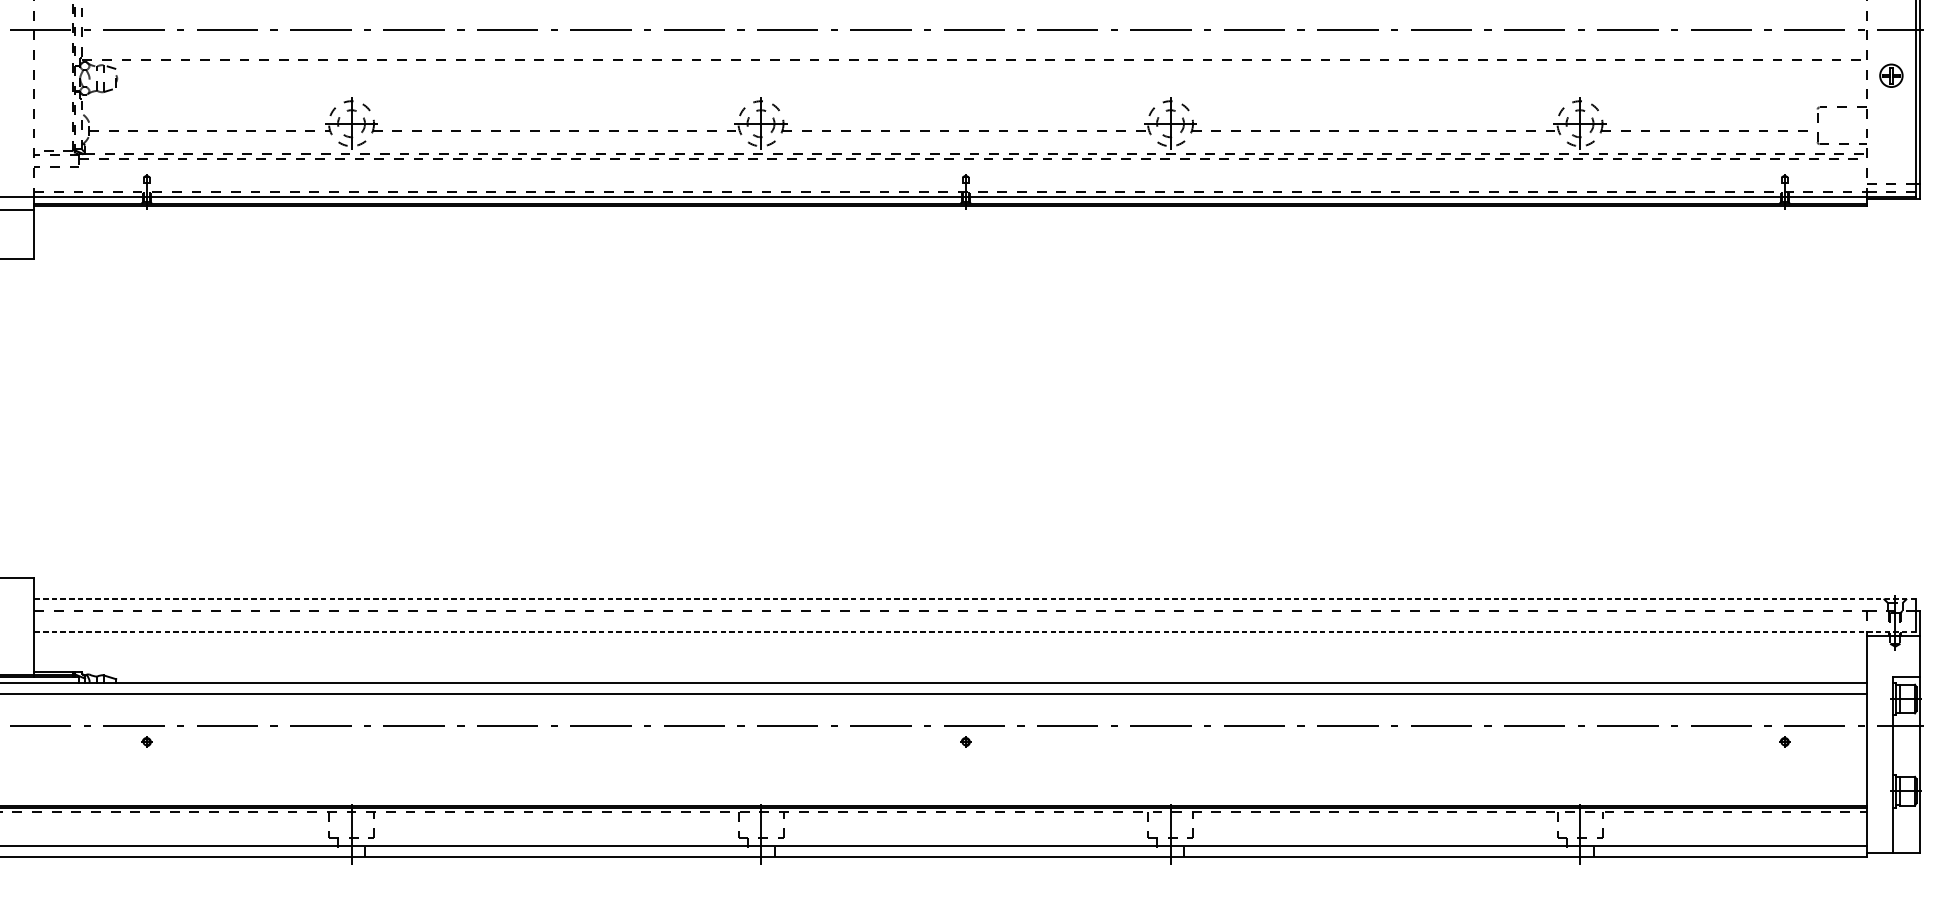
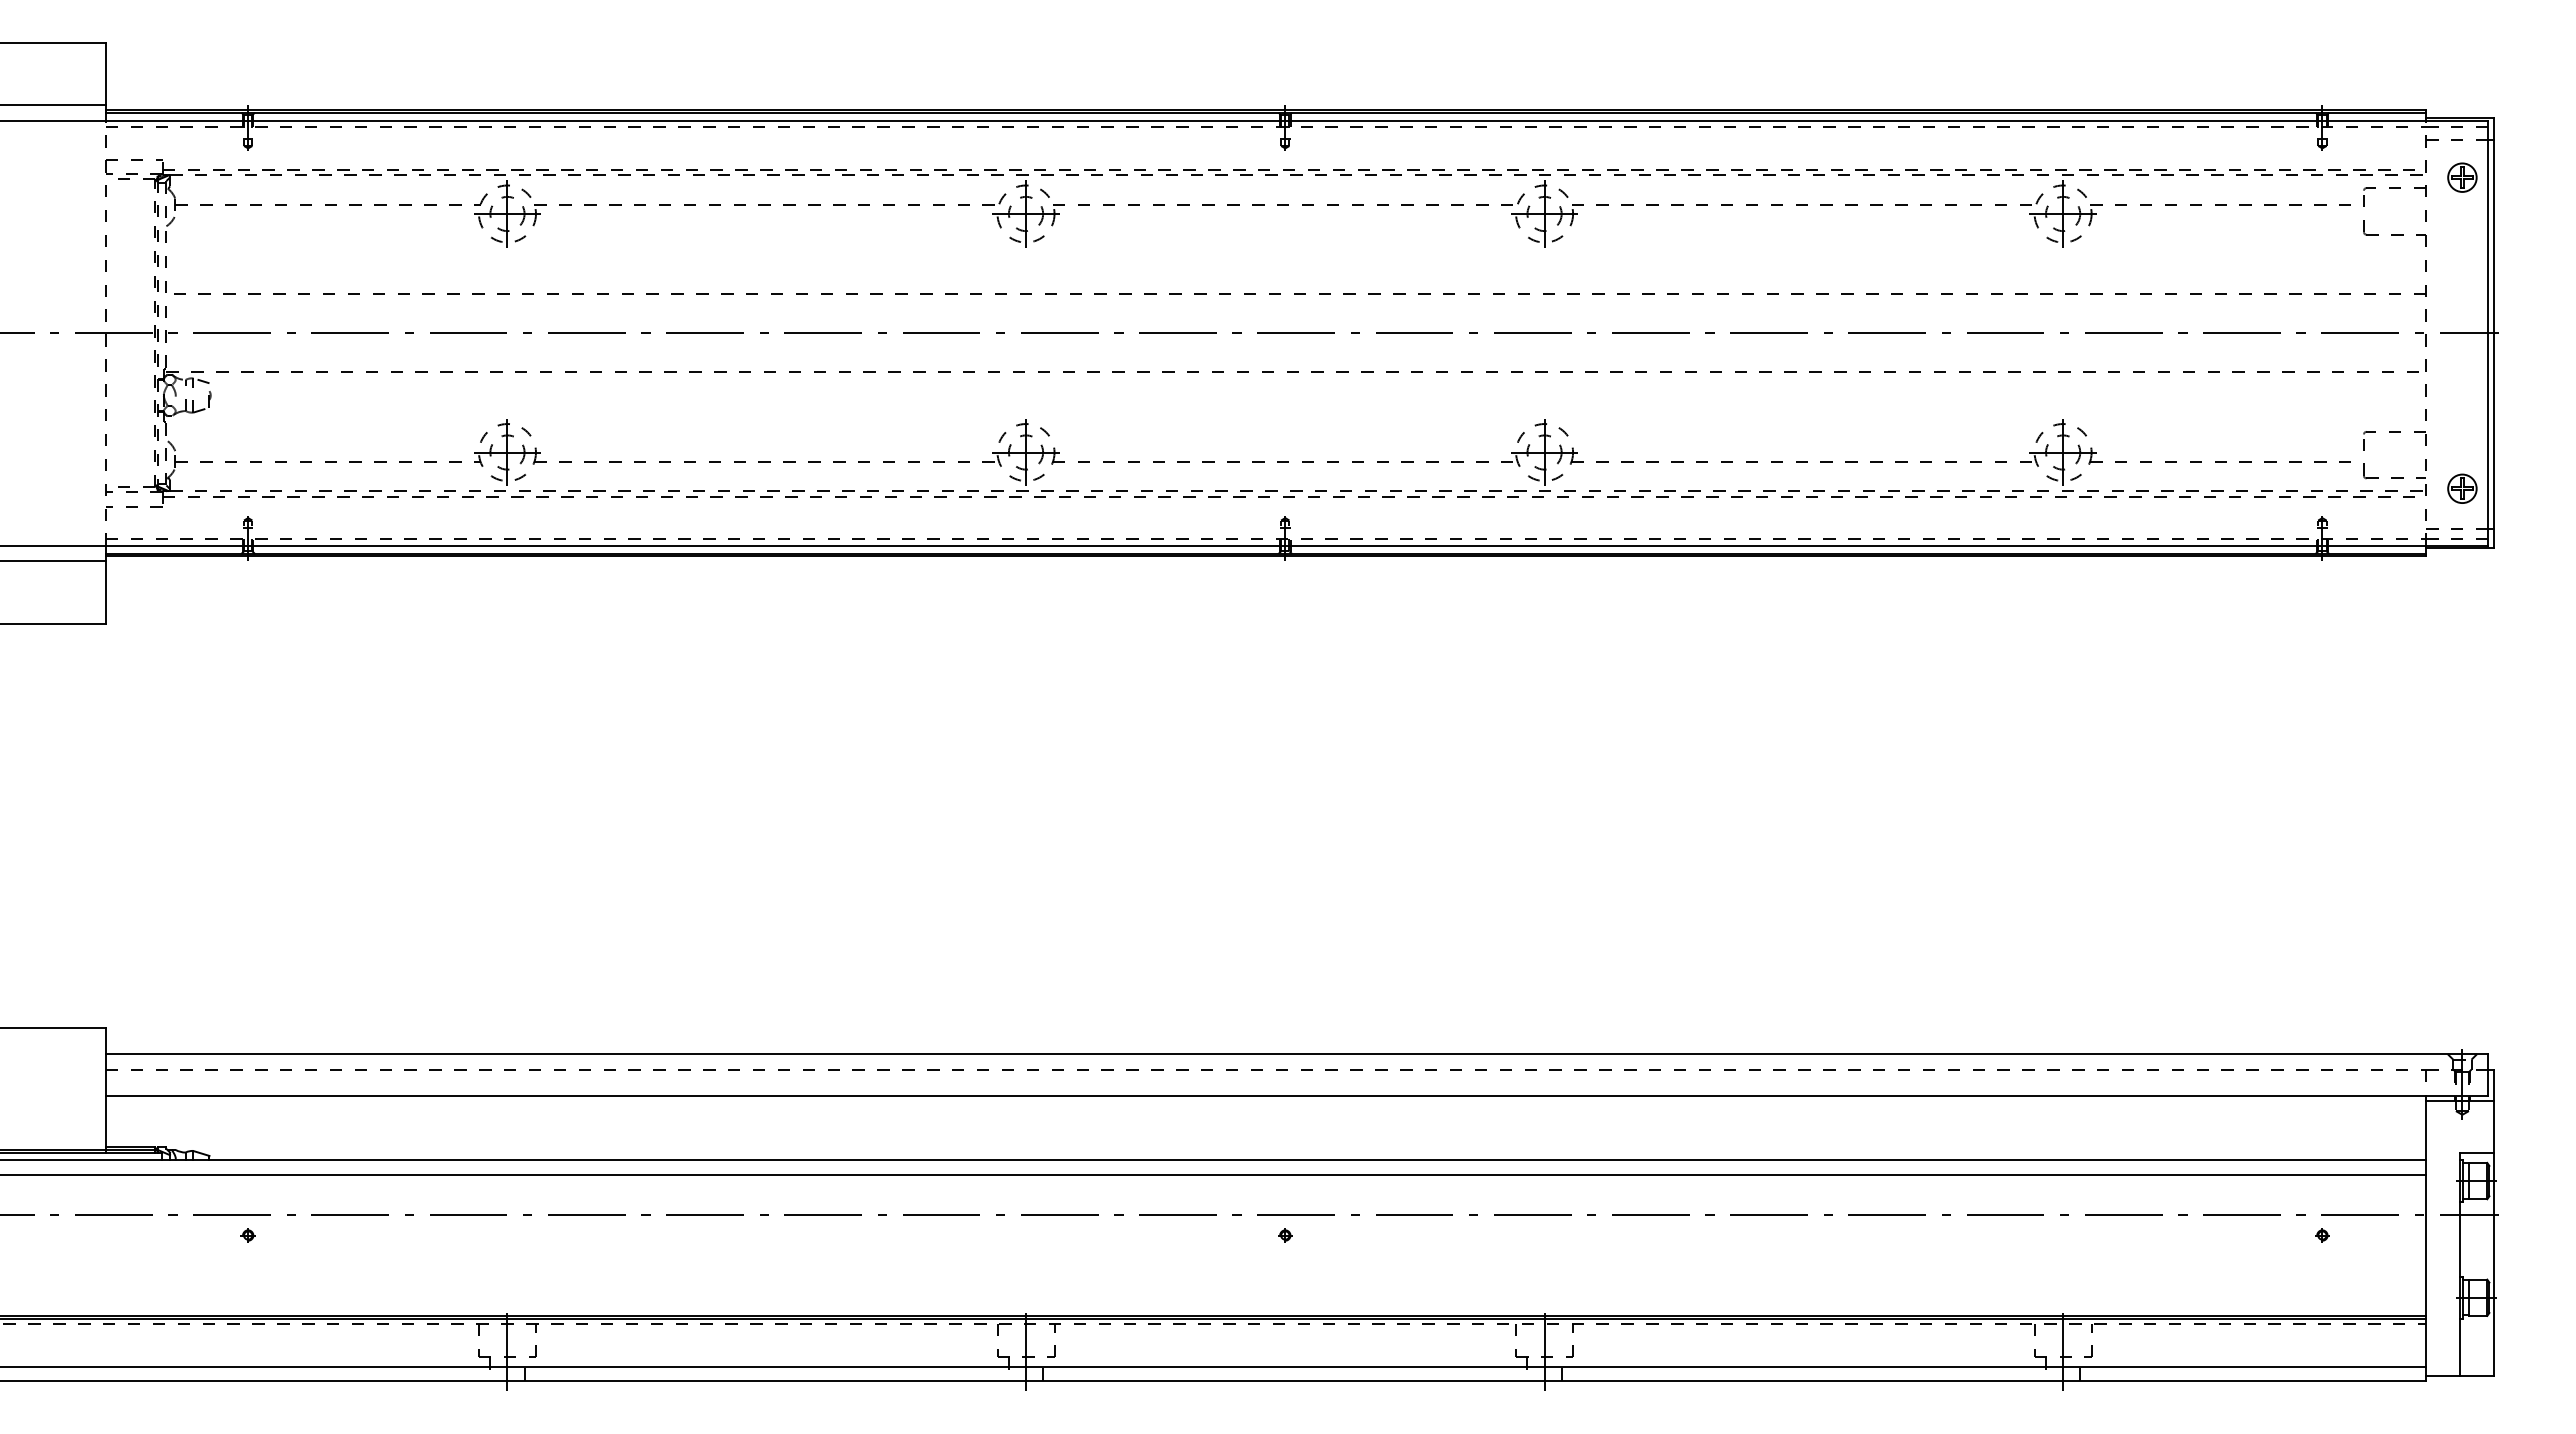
part: (1891, 75) -> (2462, 488), moved
line: (975, 599) -> (1297, 1054), dashed -> solid
line: (975, 631) -> (1297, 1095), dashed -> solid

